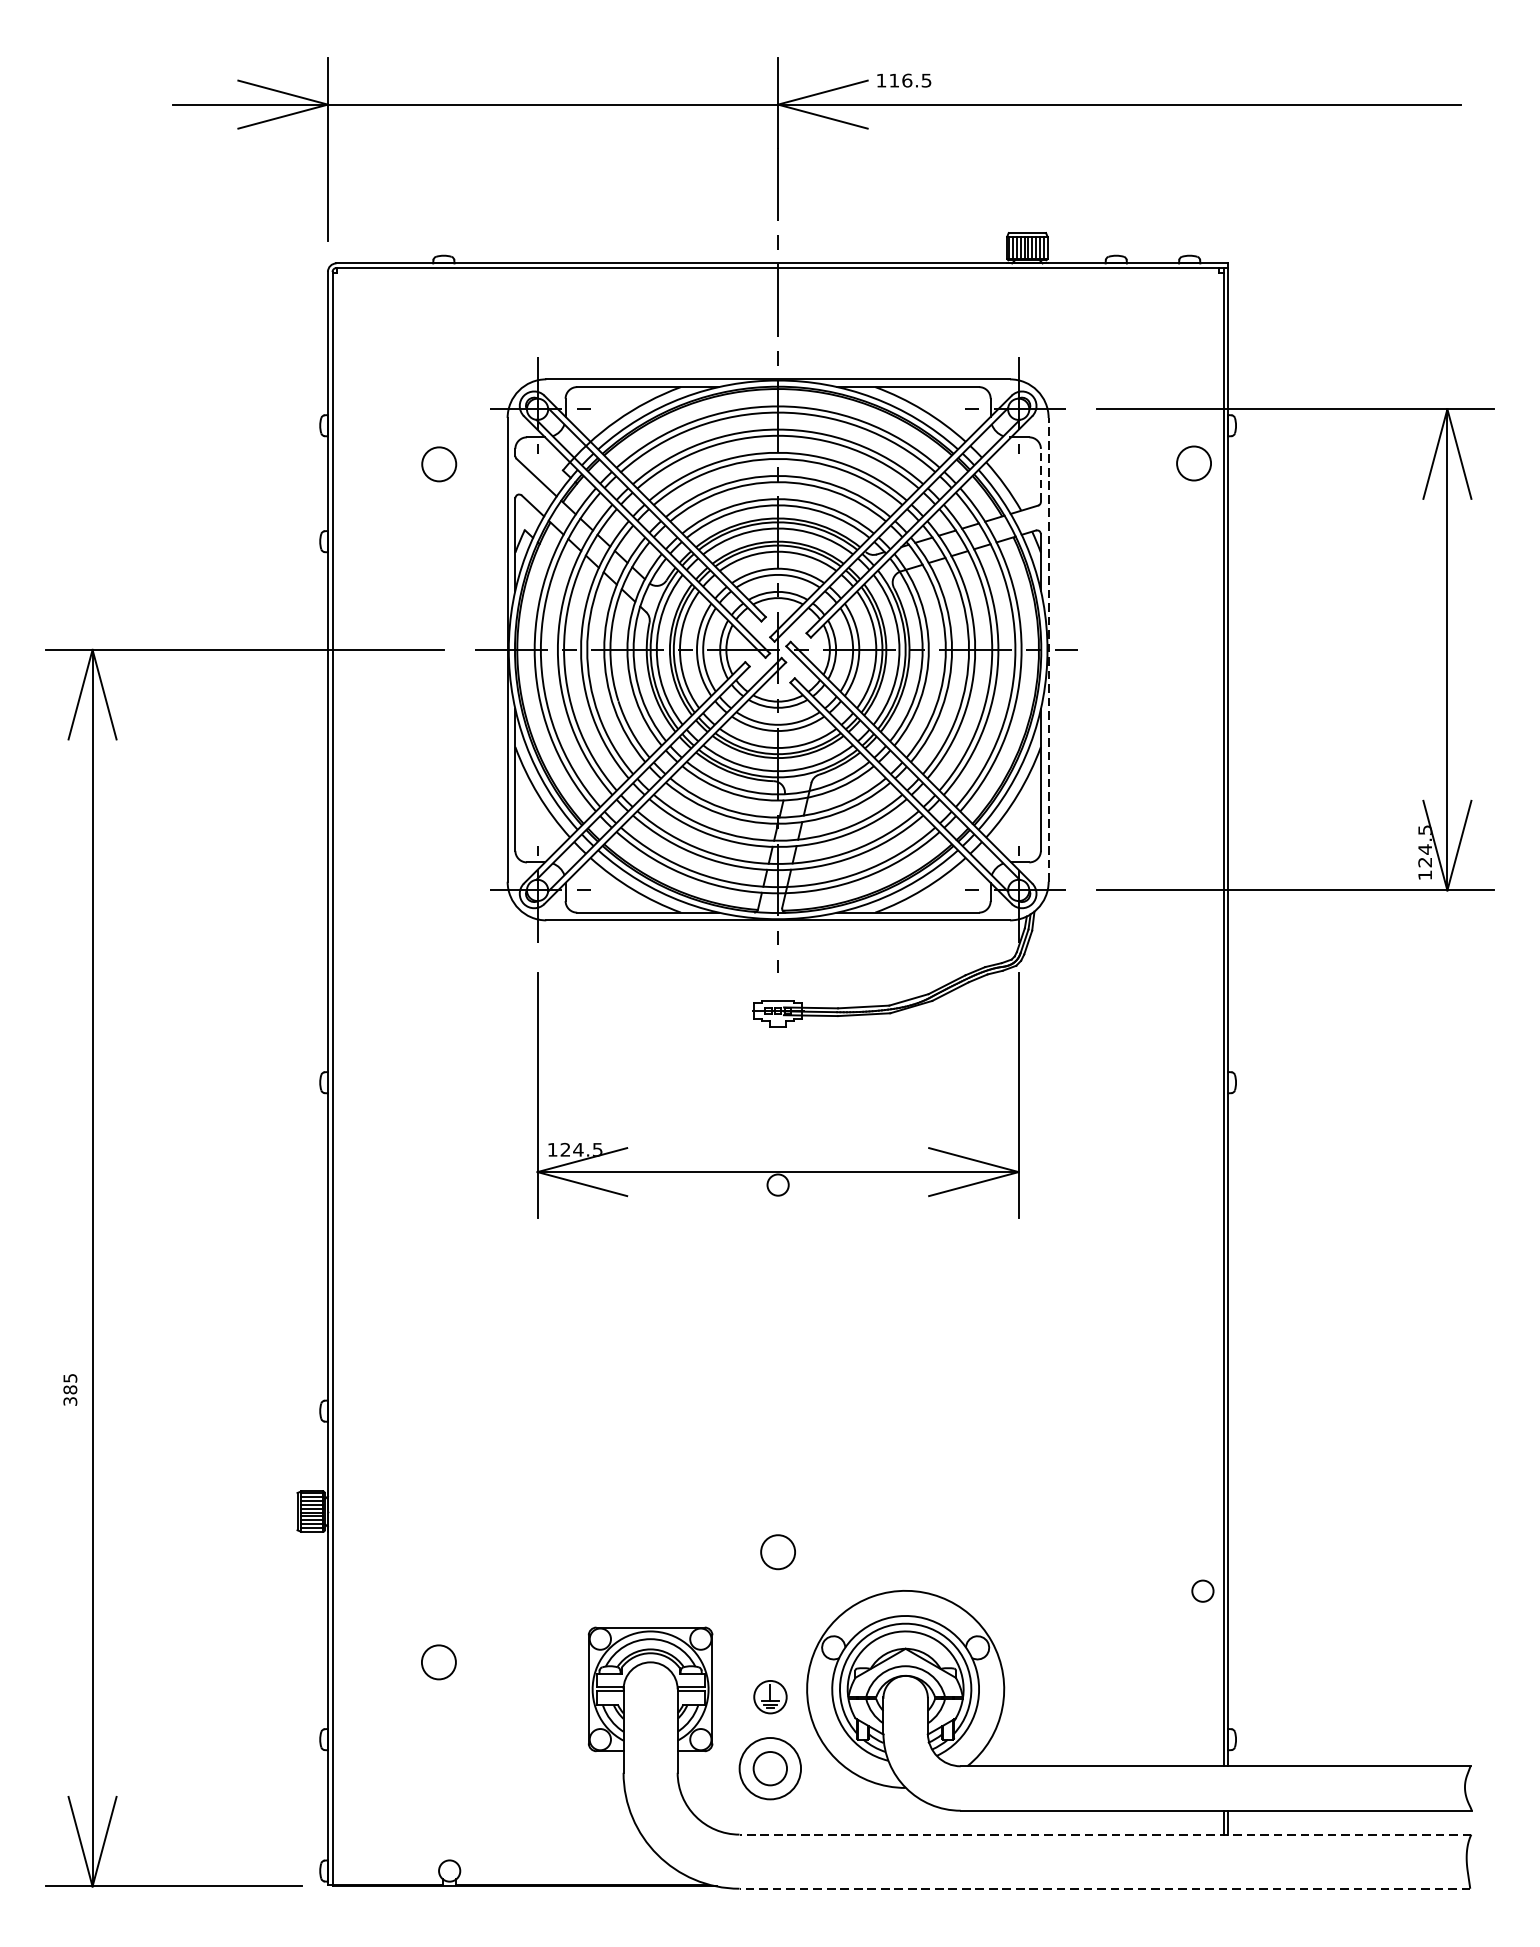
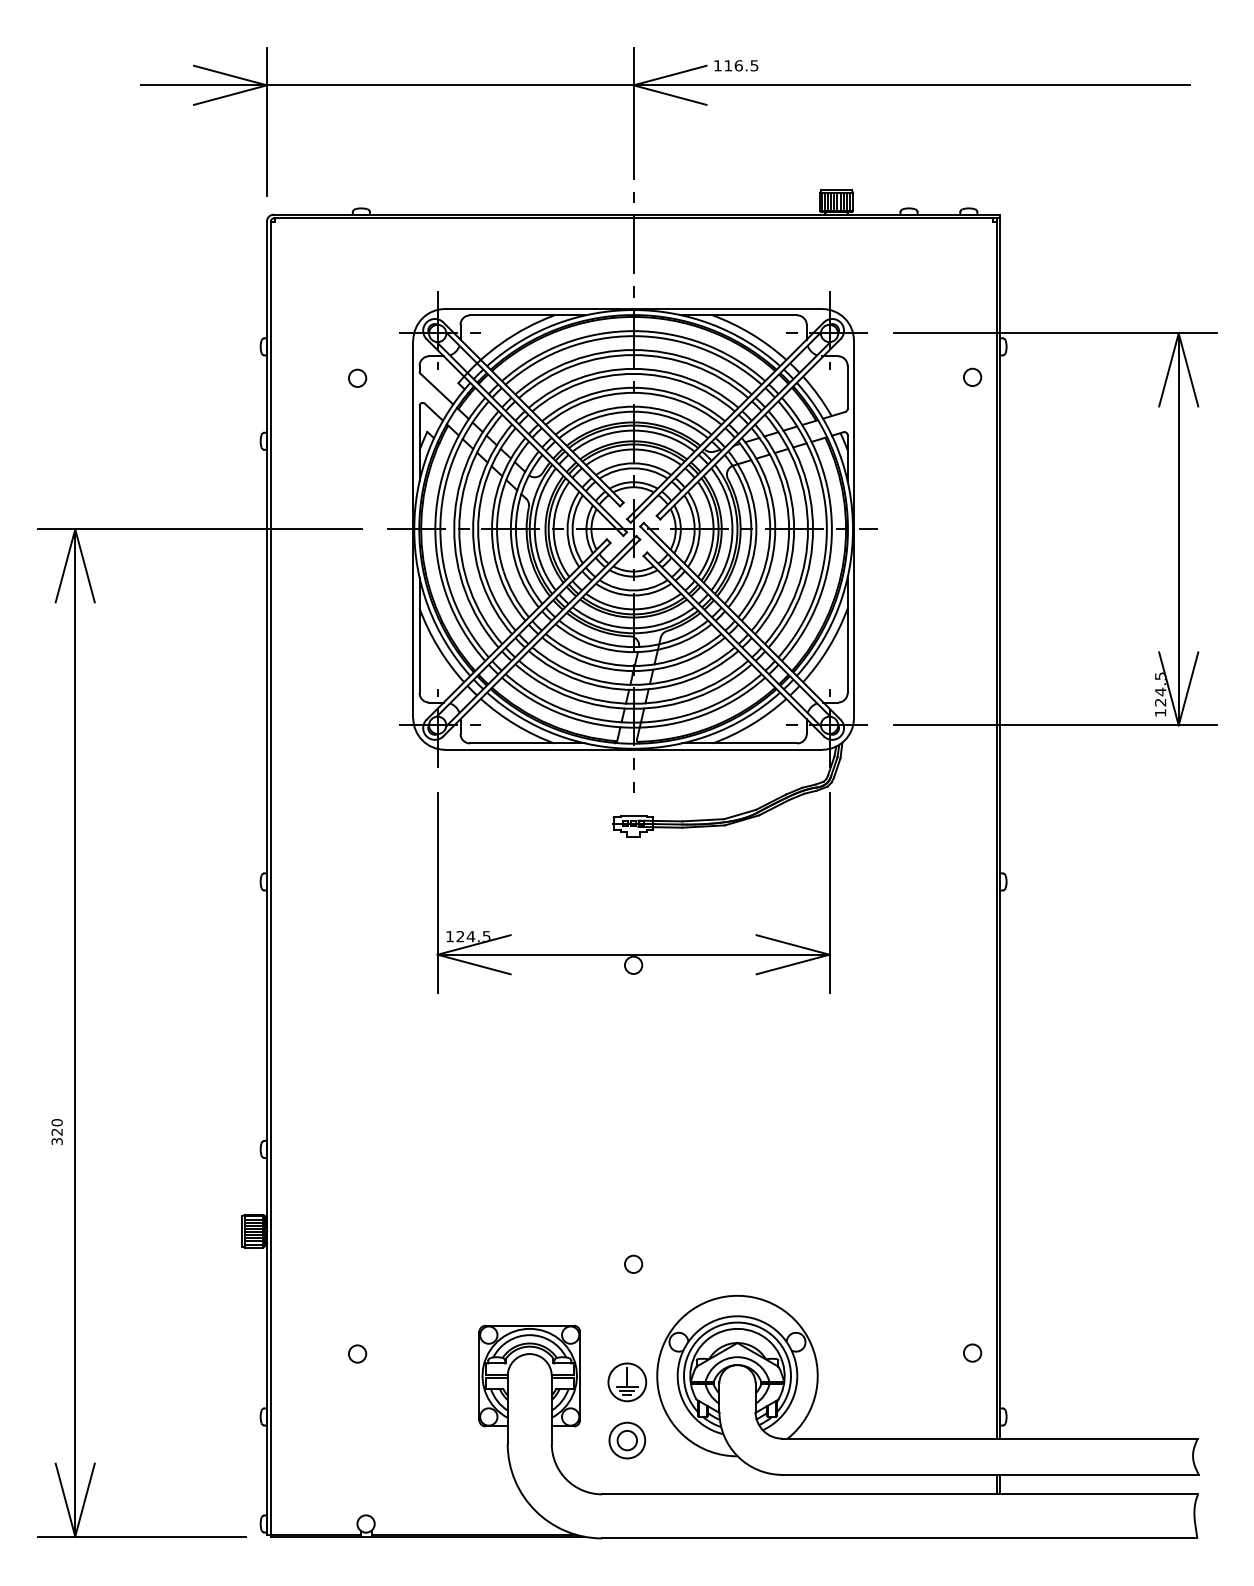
circle: (1194, 462) -> (972, 376), size x0.62
circle: (439, 463) -> (357, 377), size x0.62
line: (1040, 475) -> (847, 387), dashed -> solid
line: (1048, 649) -> (853, 529), dashed -> solid
text: (69, 1384) -> (56, 1127), 385 -> 320
circle: (777, 1551) -> (633, 1263), size x0.62
circle: (1202, 1590) -> (972, 1352), moved
circle: (439, 1661) -> (357, 1353), size x0.62
part: (770, 1697) -> (627, 1382), size x1.43
part: (770, 1768) -> (627, 1440), size x0.71
line: (1104, 1834) -> (899, 1494), dashed -> solid
line: (1104, 1888) -> (899, 1538), dashed -> solid

